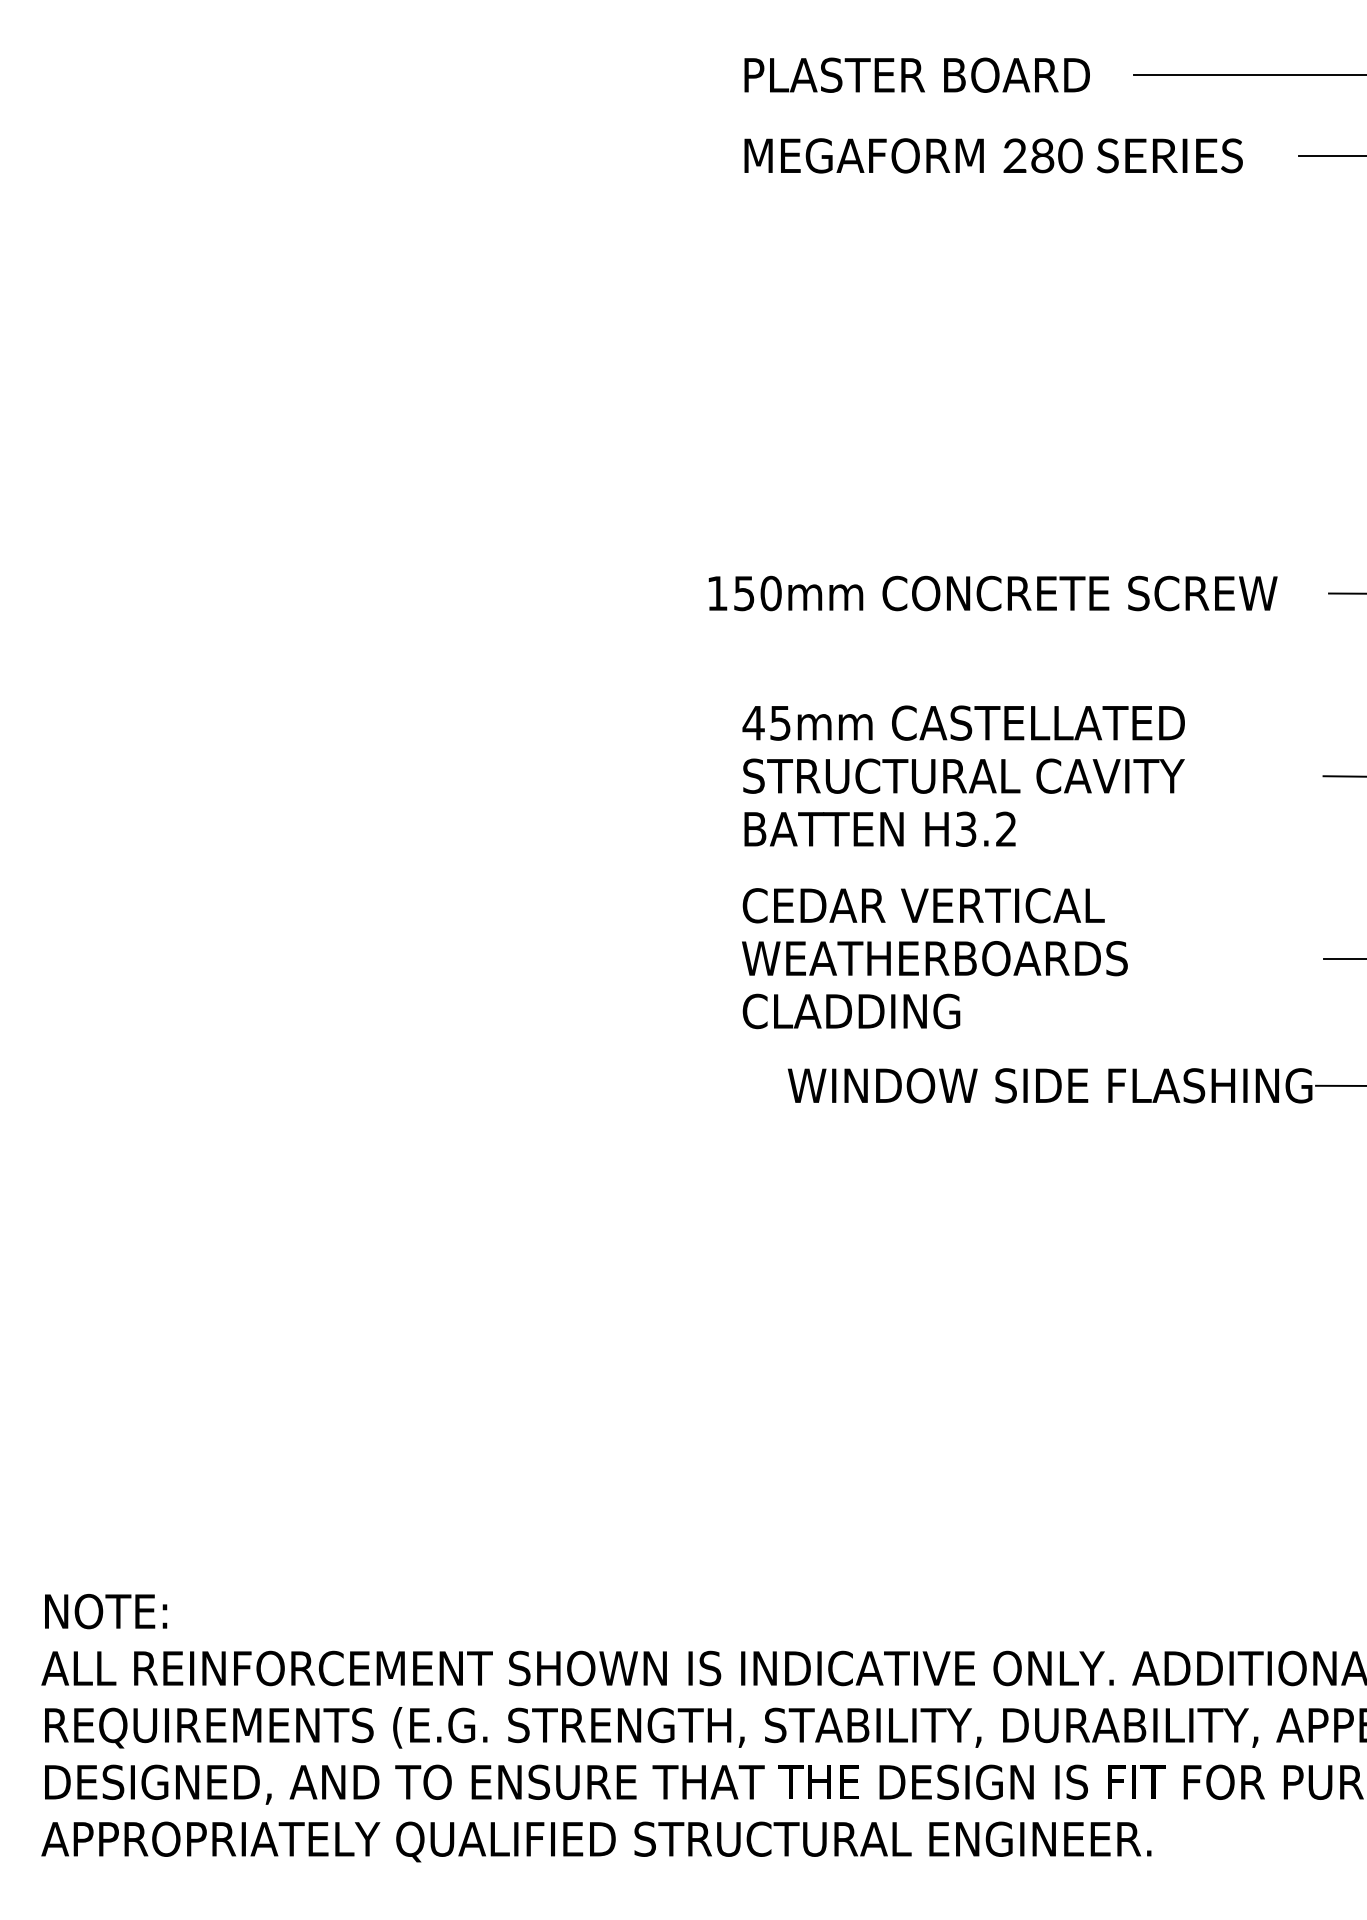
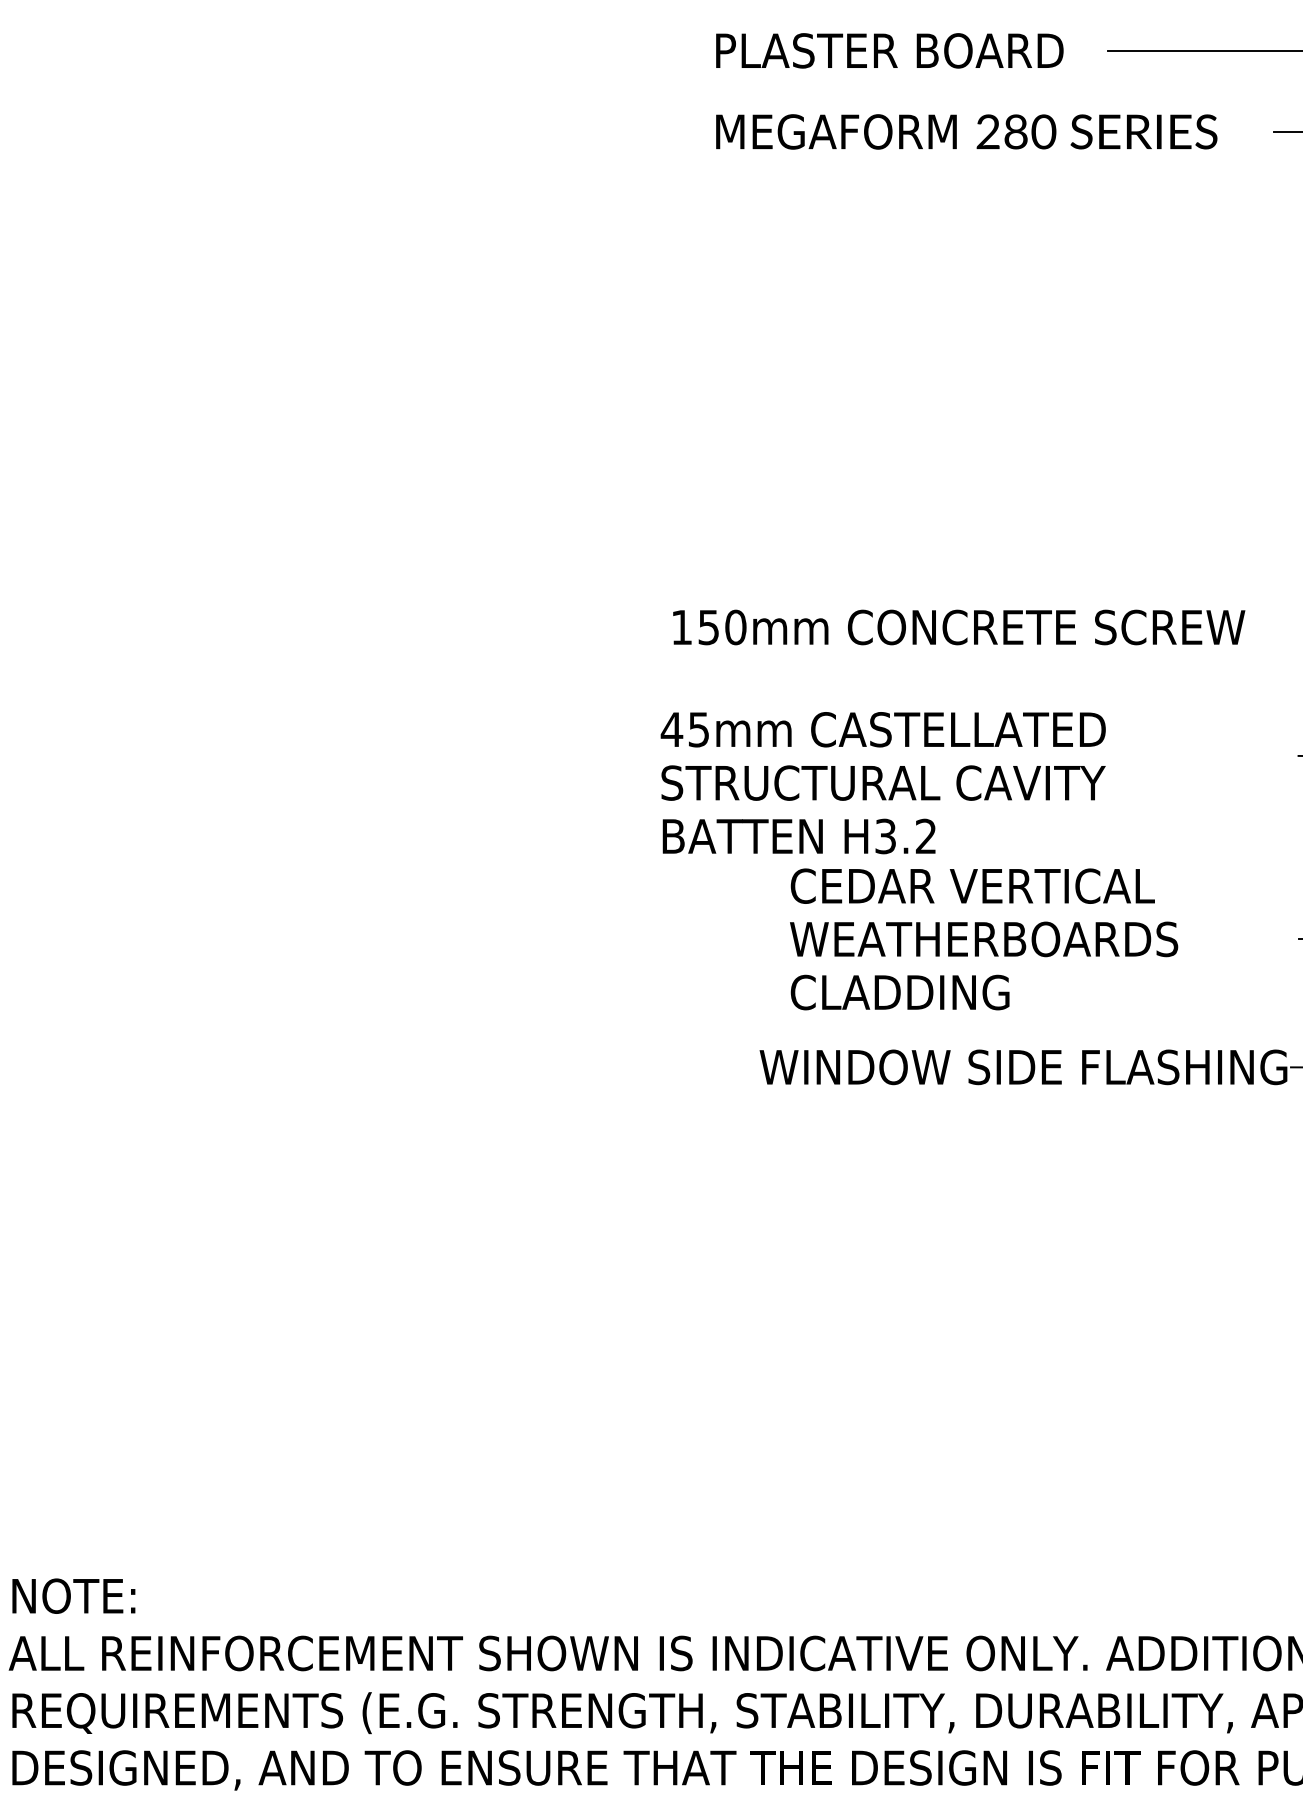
text: (992, 593) -> (958, 627), moved
text: (963, 775) -> (883, 782), moved
text: (934, 958) -> (983, 939), moved

